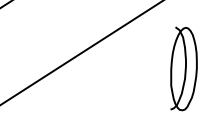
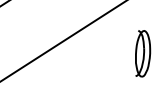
part: (184, 68) -> (143, 53), size x0.71

